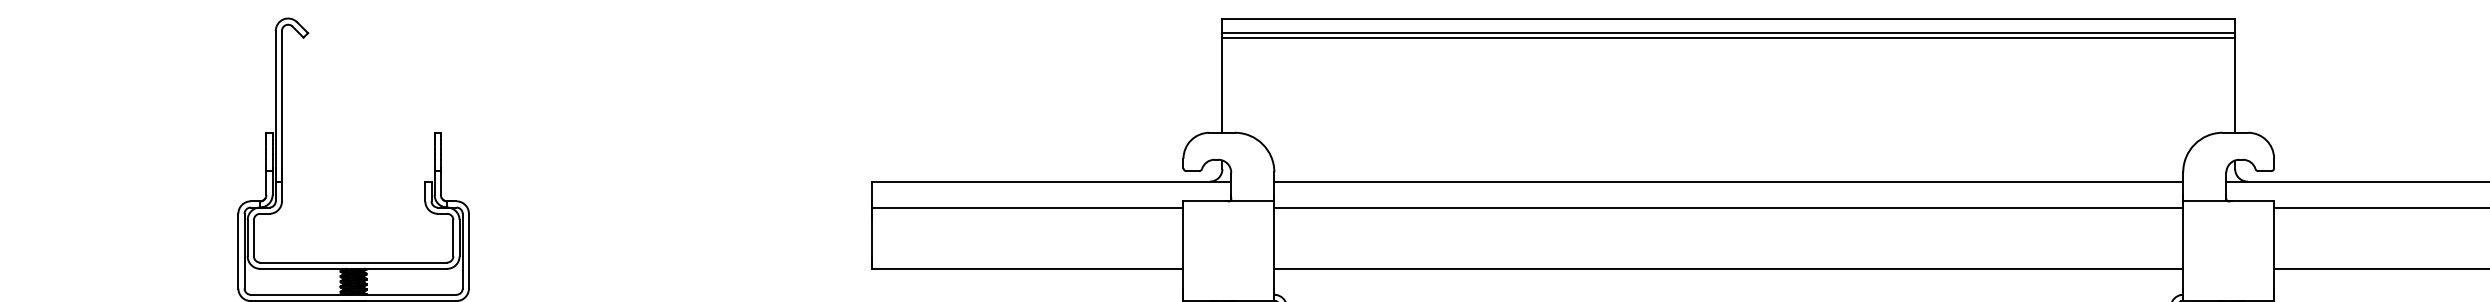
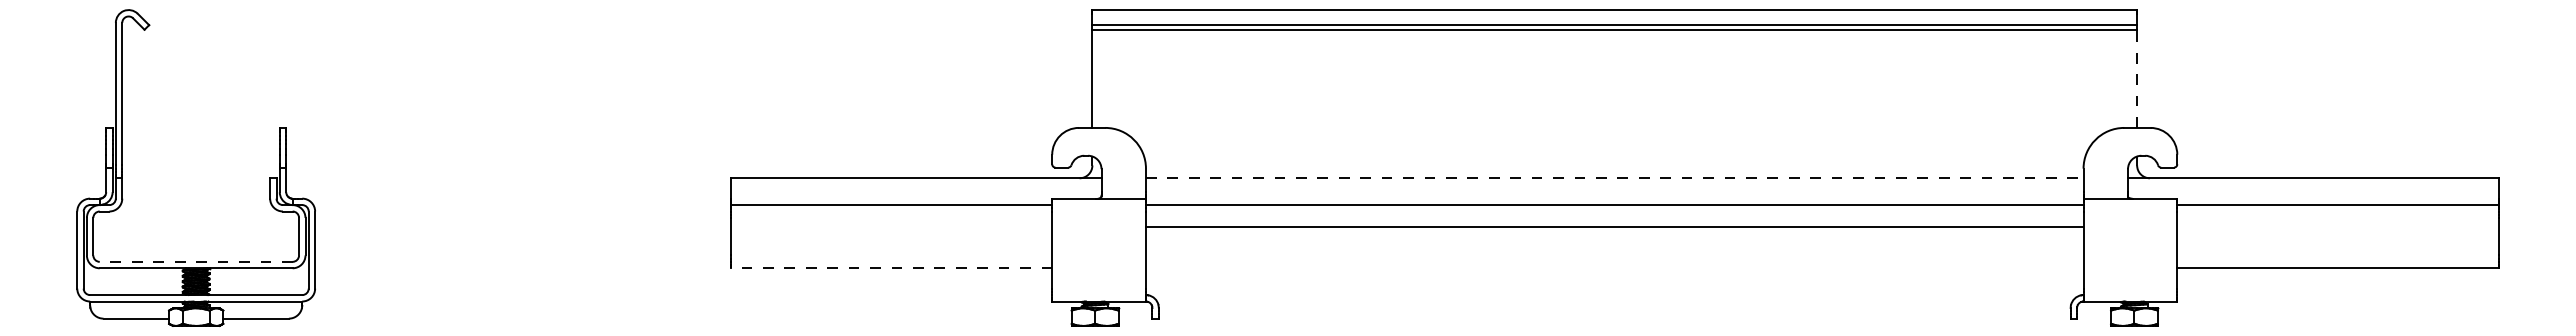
line: (2235, 84) -> (2137, 78), solid -> dashed
line: (1728, 181) -> (1614, 178), solid -> dashed
line: (352, 262) -> (195, 261), solid -> dashed
line: (1027, 269) -> (891, 268), solid -> dashed
line: (1728, 269) -> (1614, 227), moved

